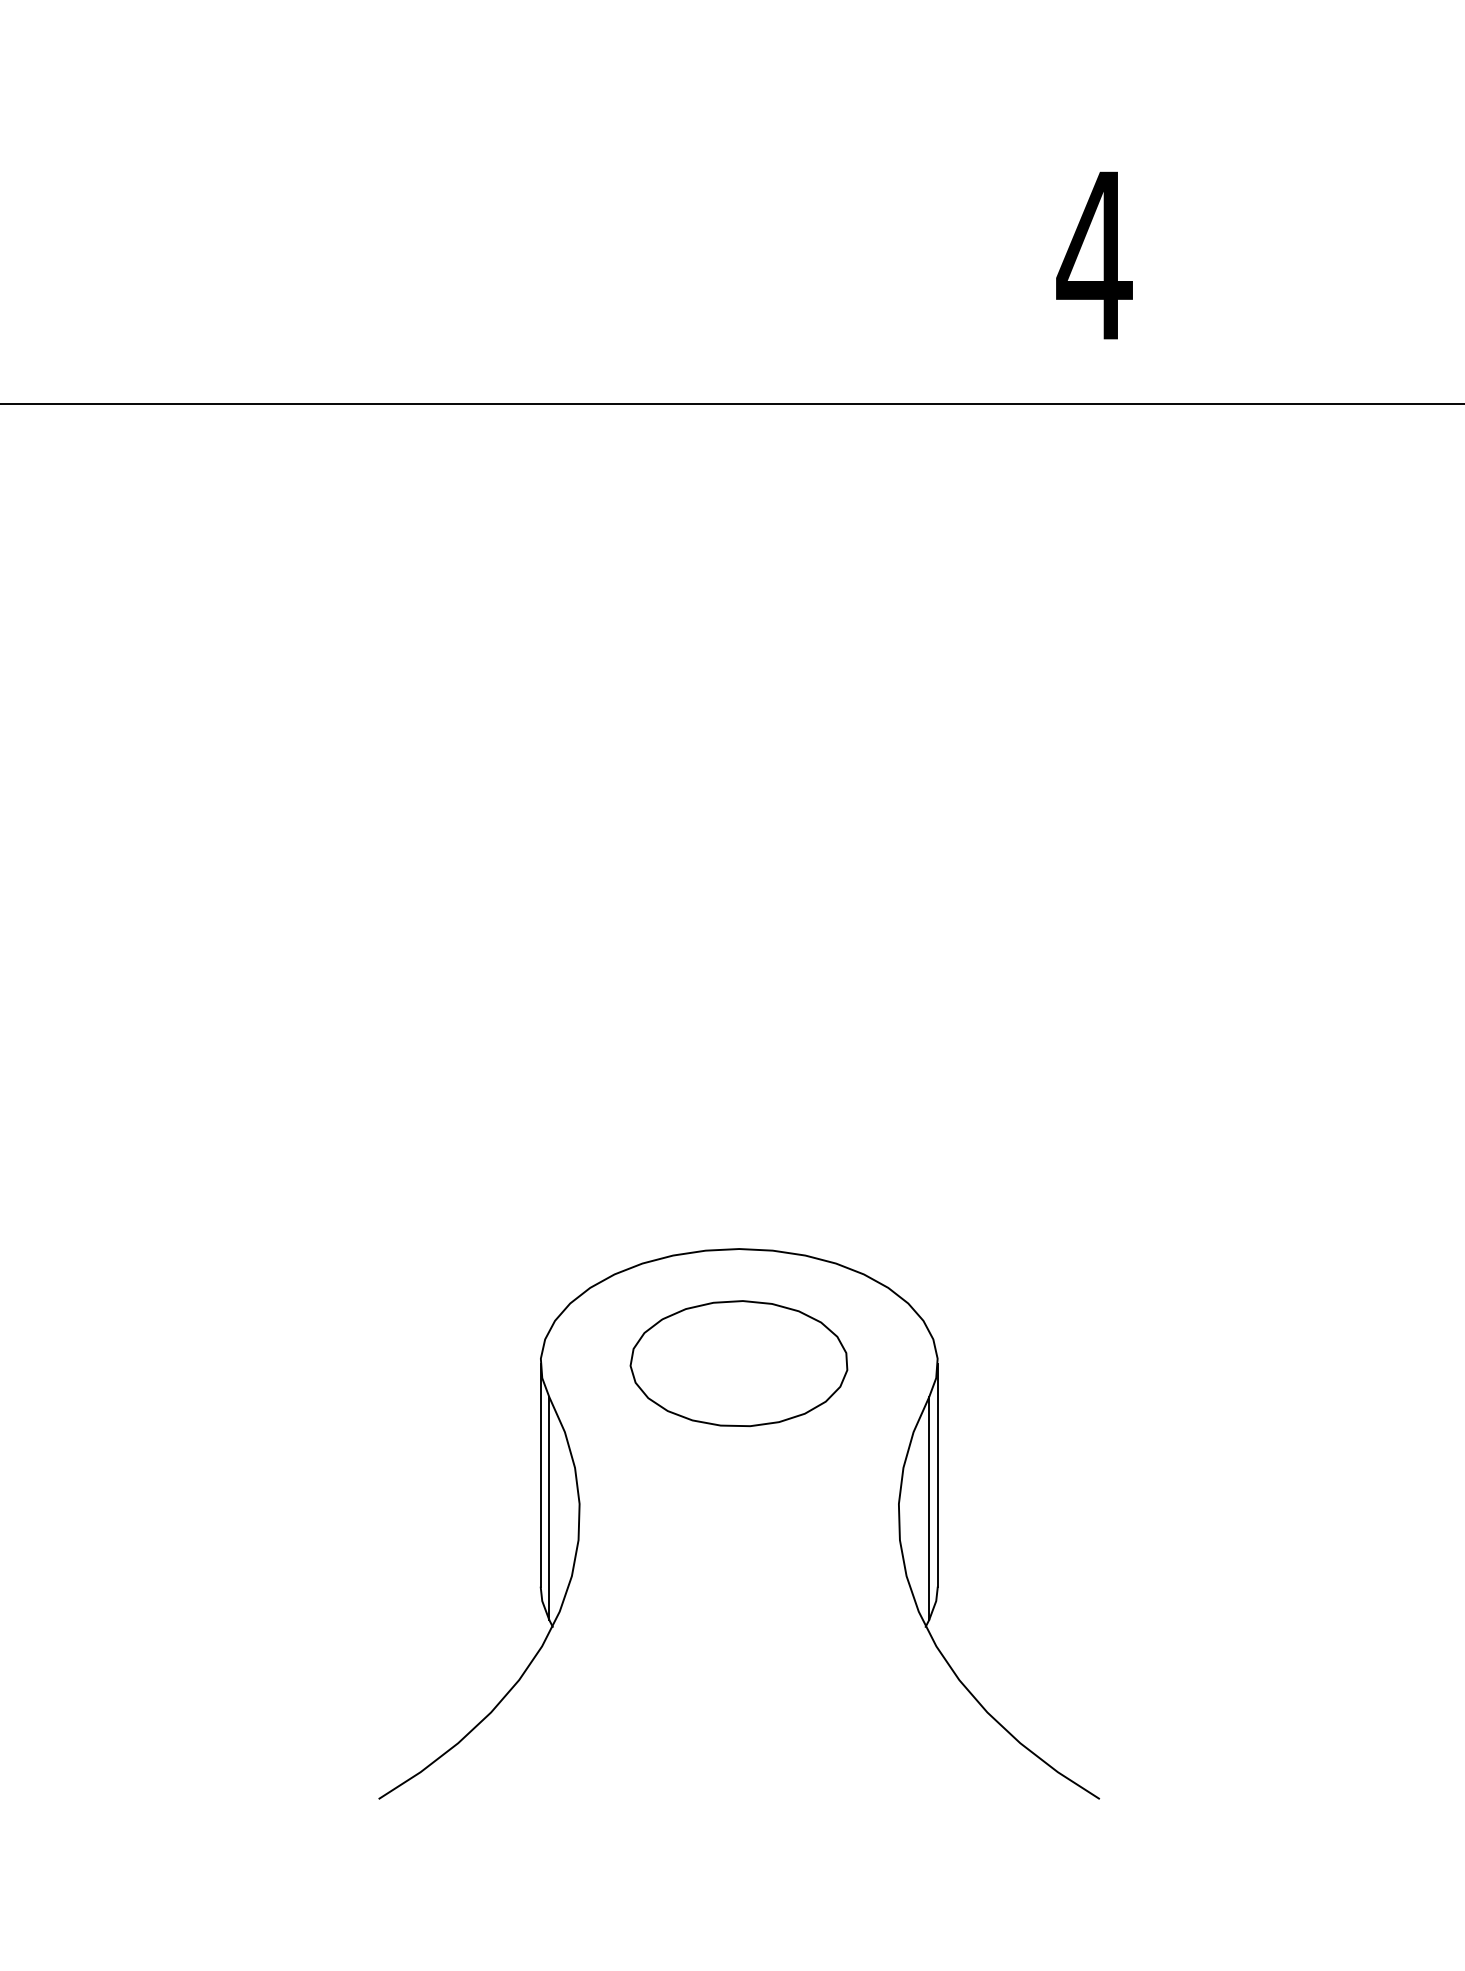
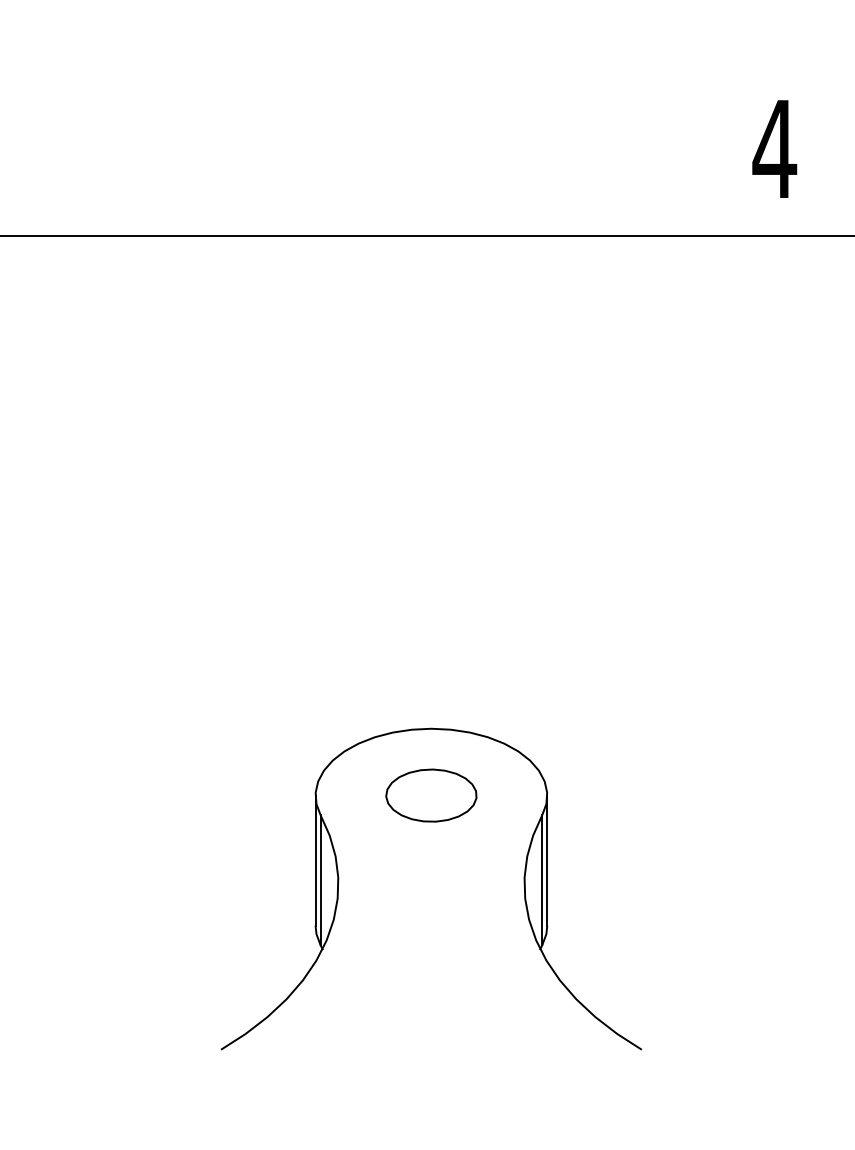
text: (1094, 254) -> (774, 148), moved
part: (739, 1363) -> (431, 795), size x0.71

